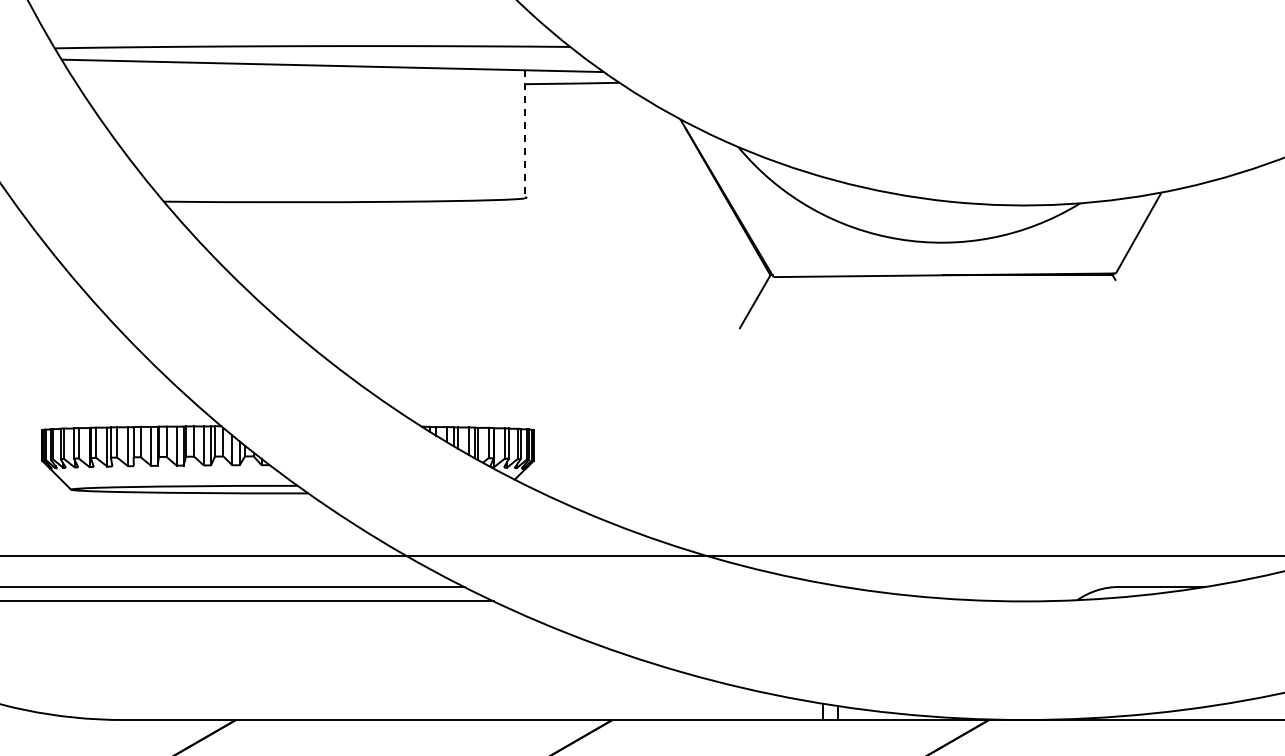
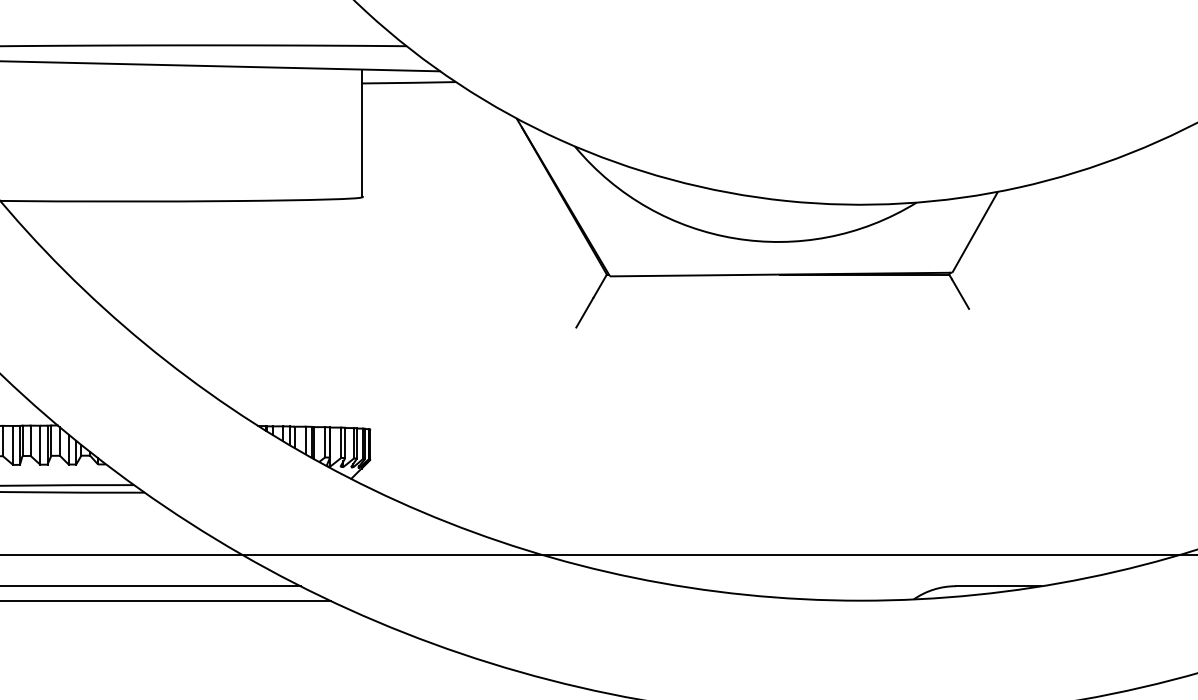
line: (525, 134) -> (361, 133), dashed -> solid
line: (1123, 294) -> (959, 293), added

